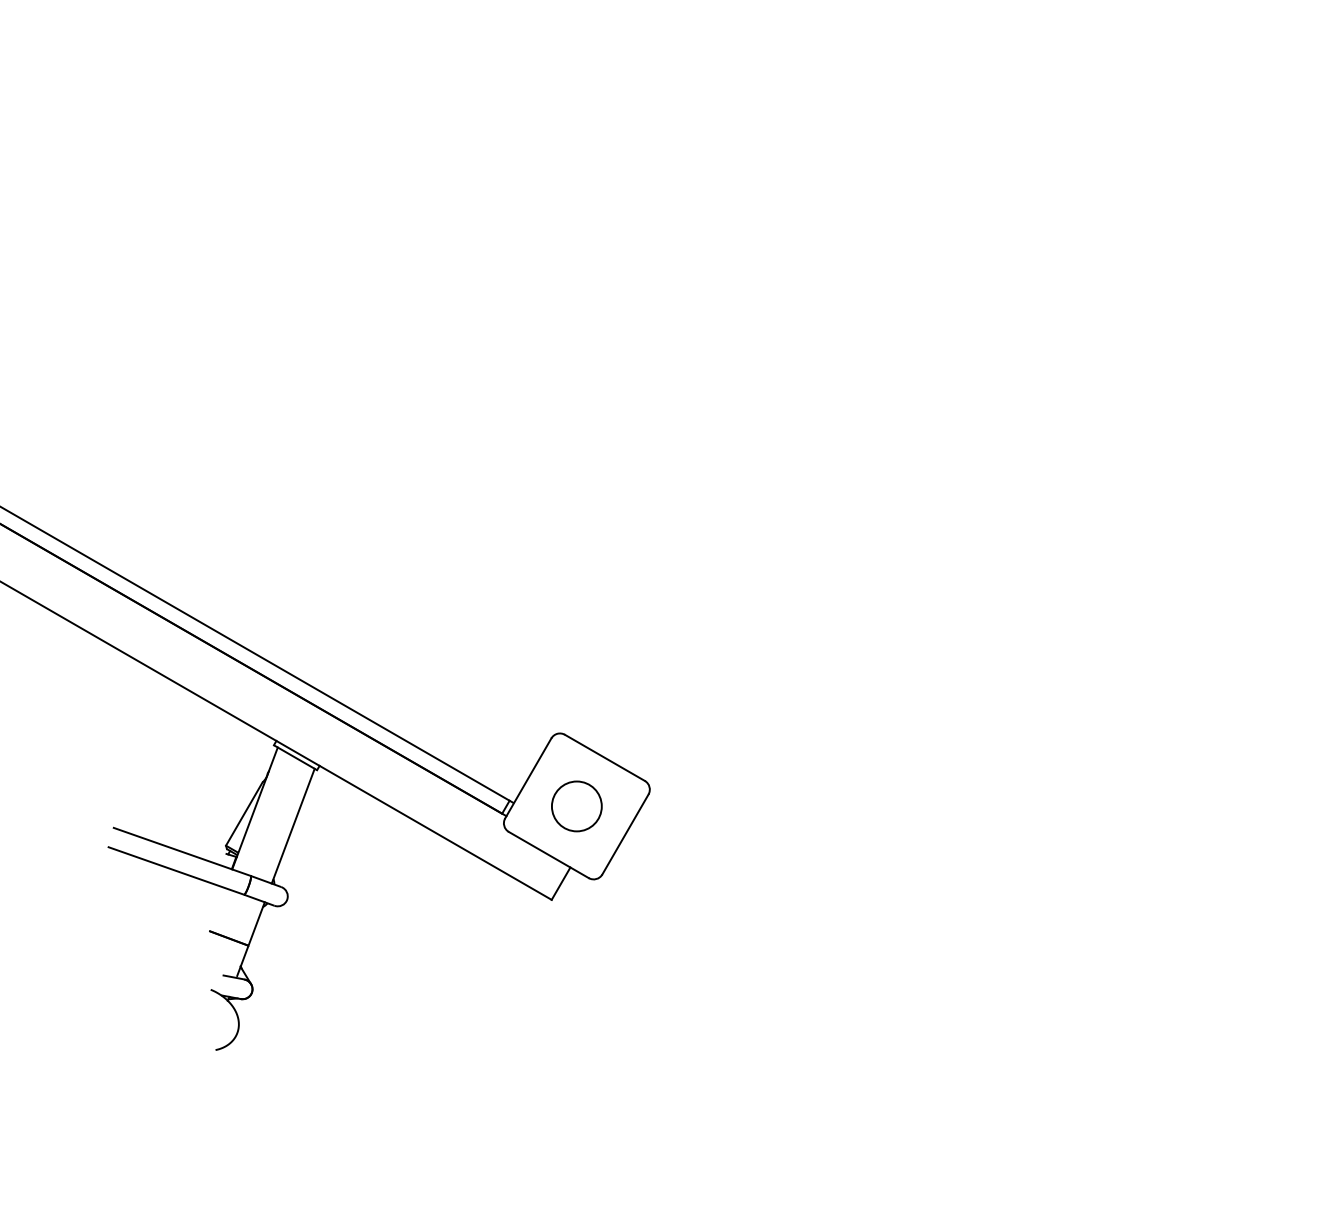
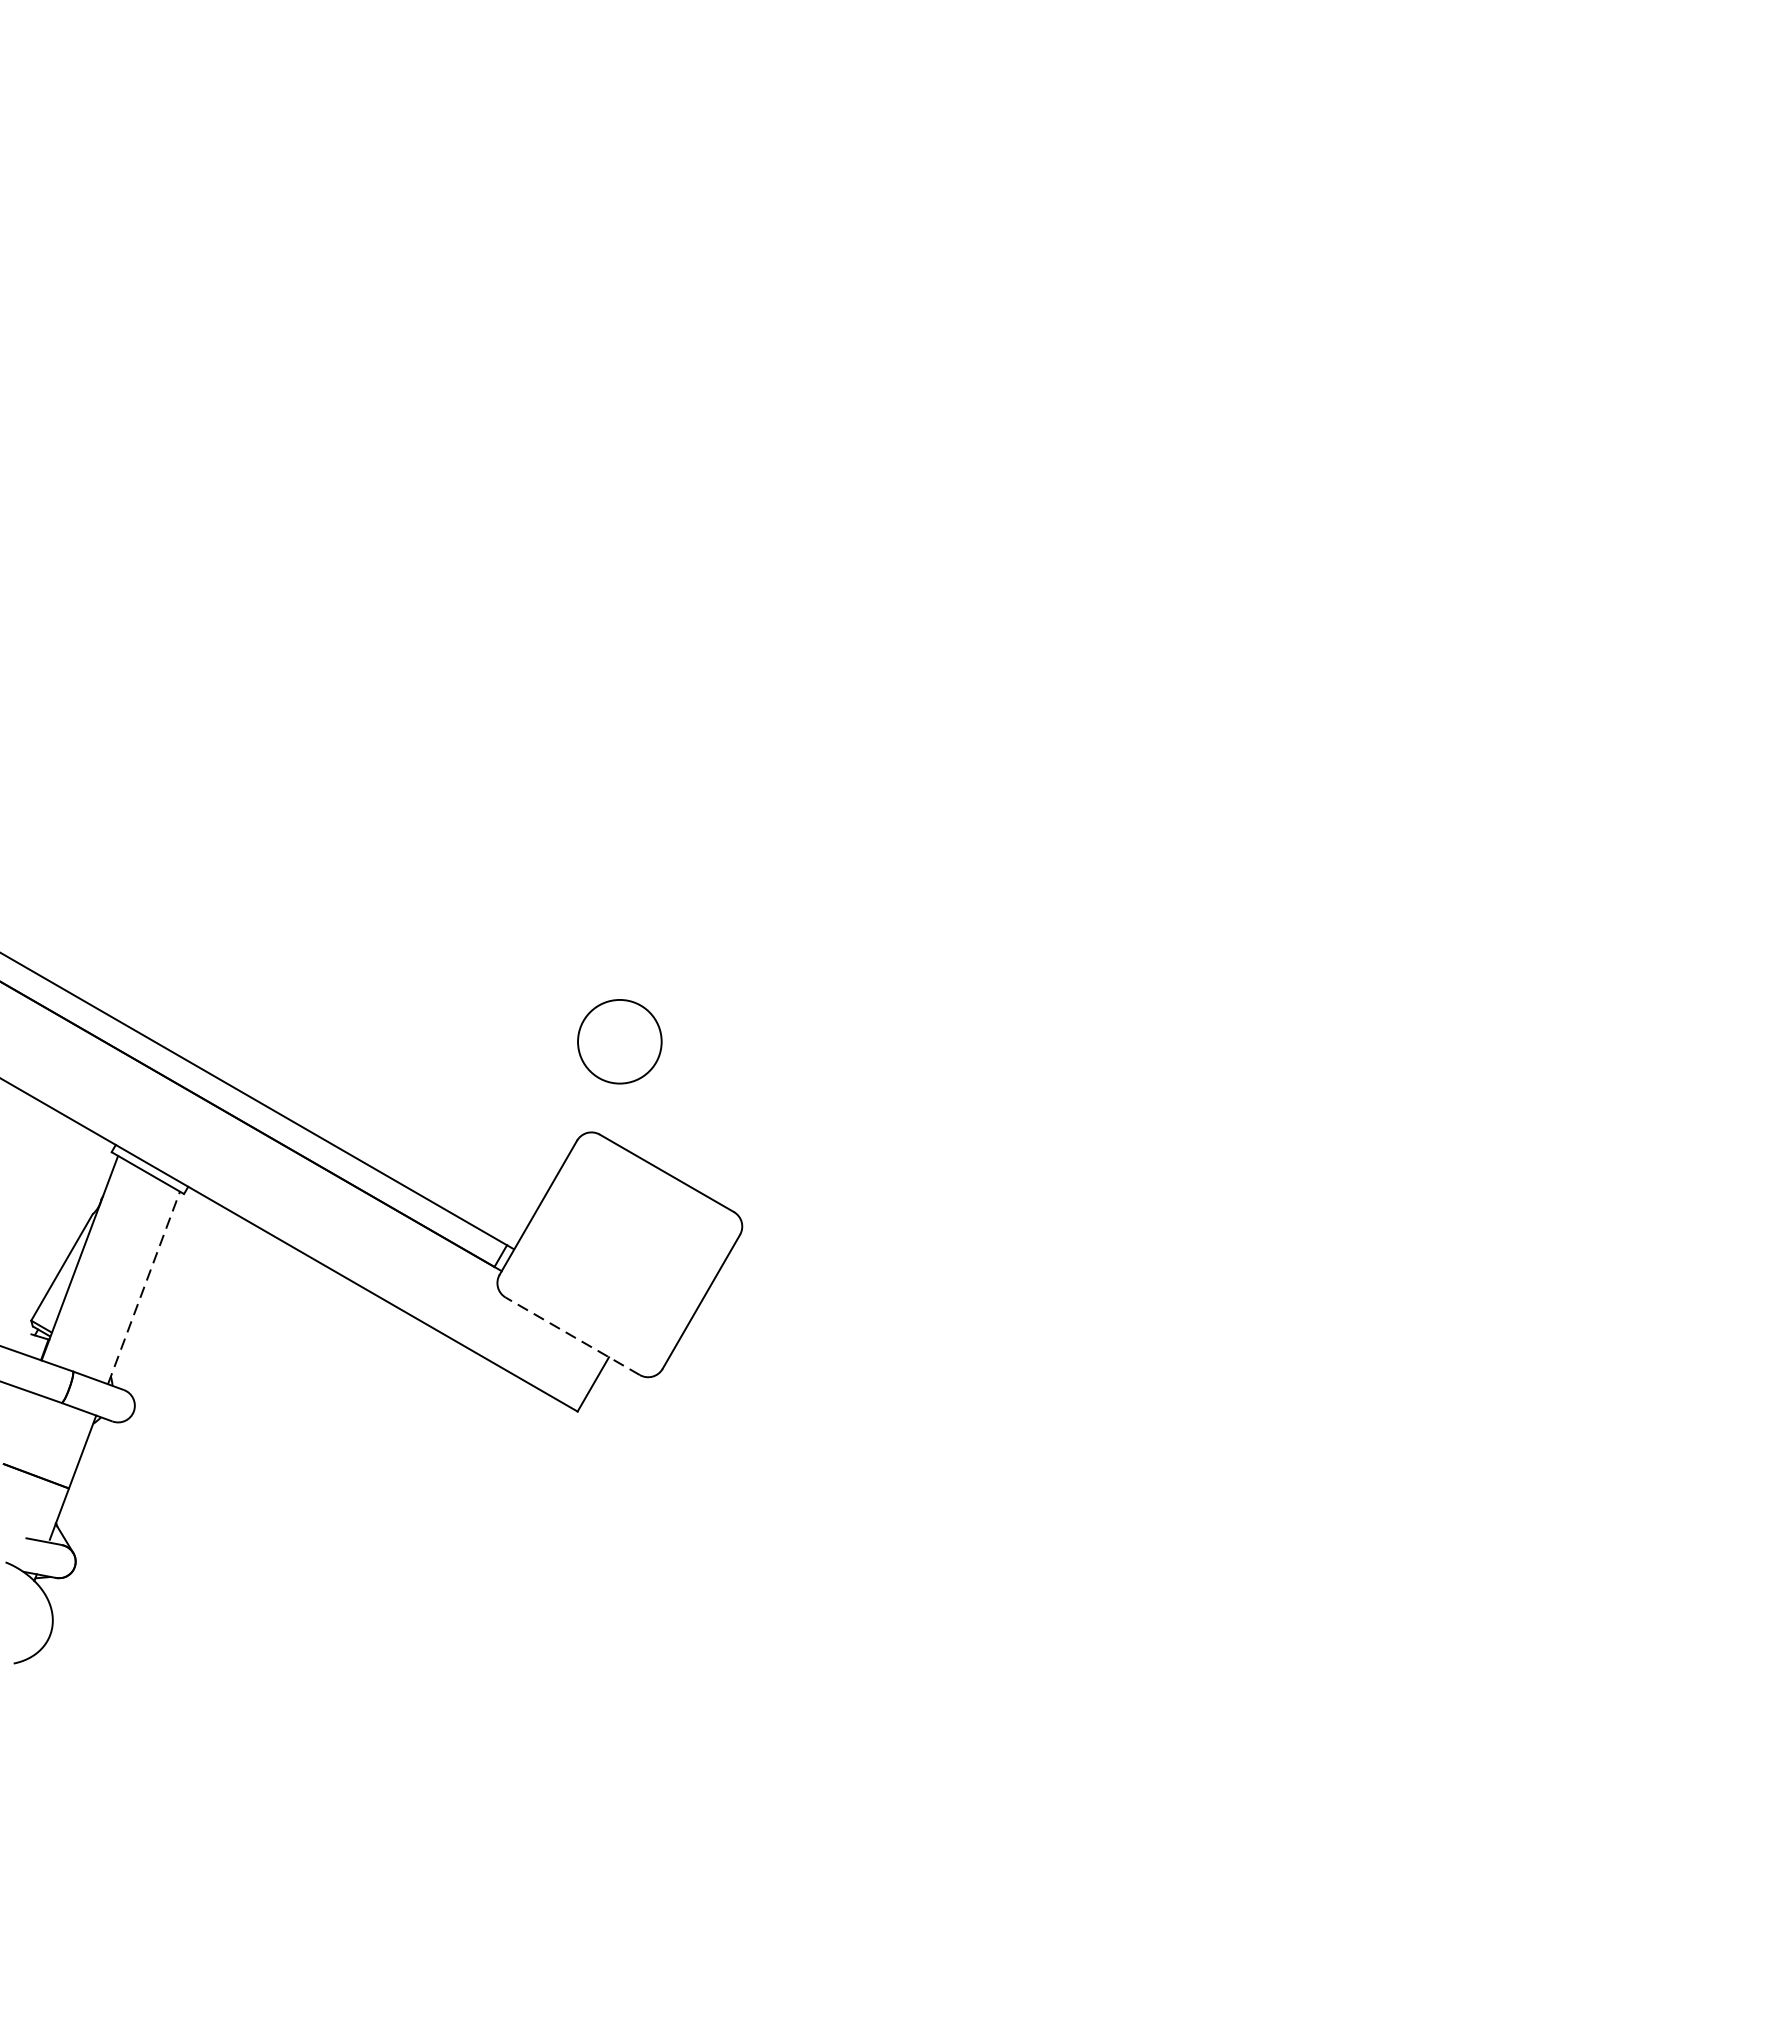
circle: (576, 806) -> (619, 1041), moved
line: (293, 825) -> (144, 1286), solid -> dashed
line: (548, 854) -> (572, 1335), solid -> dashed

